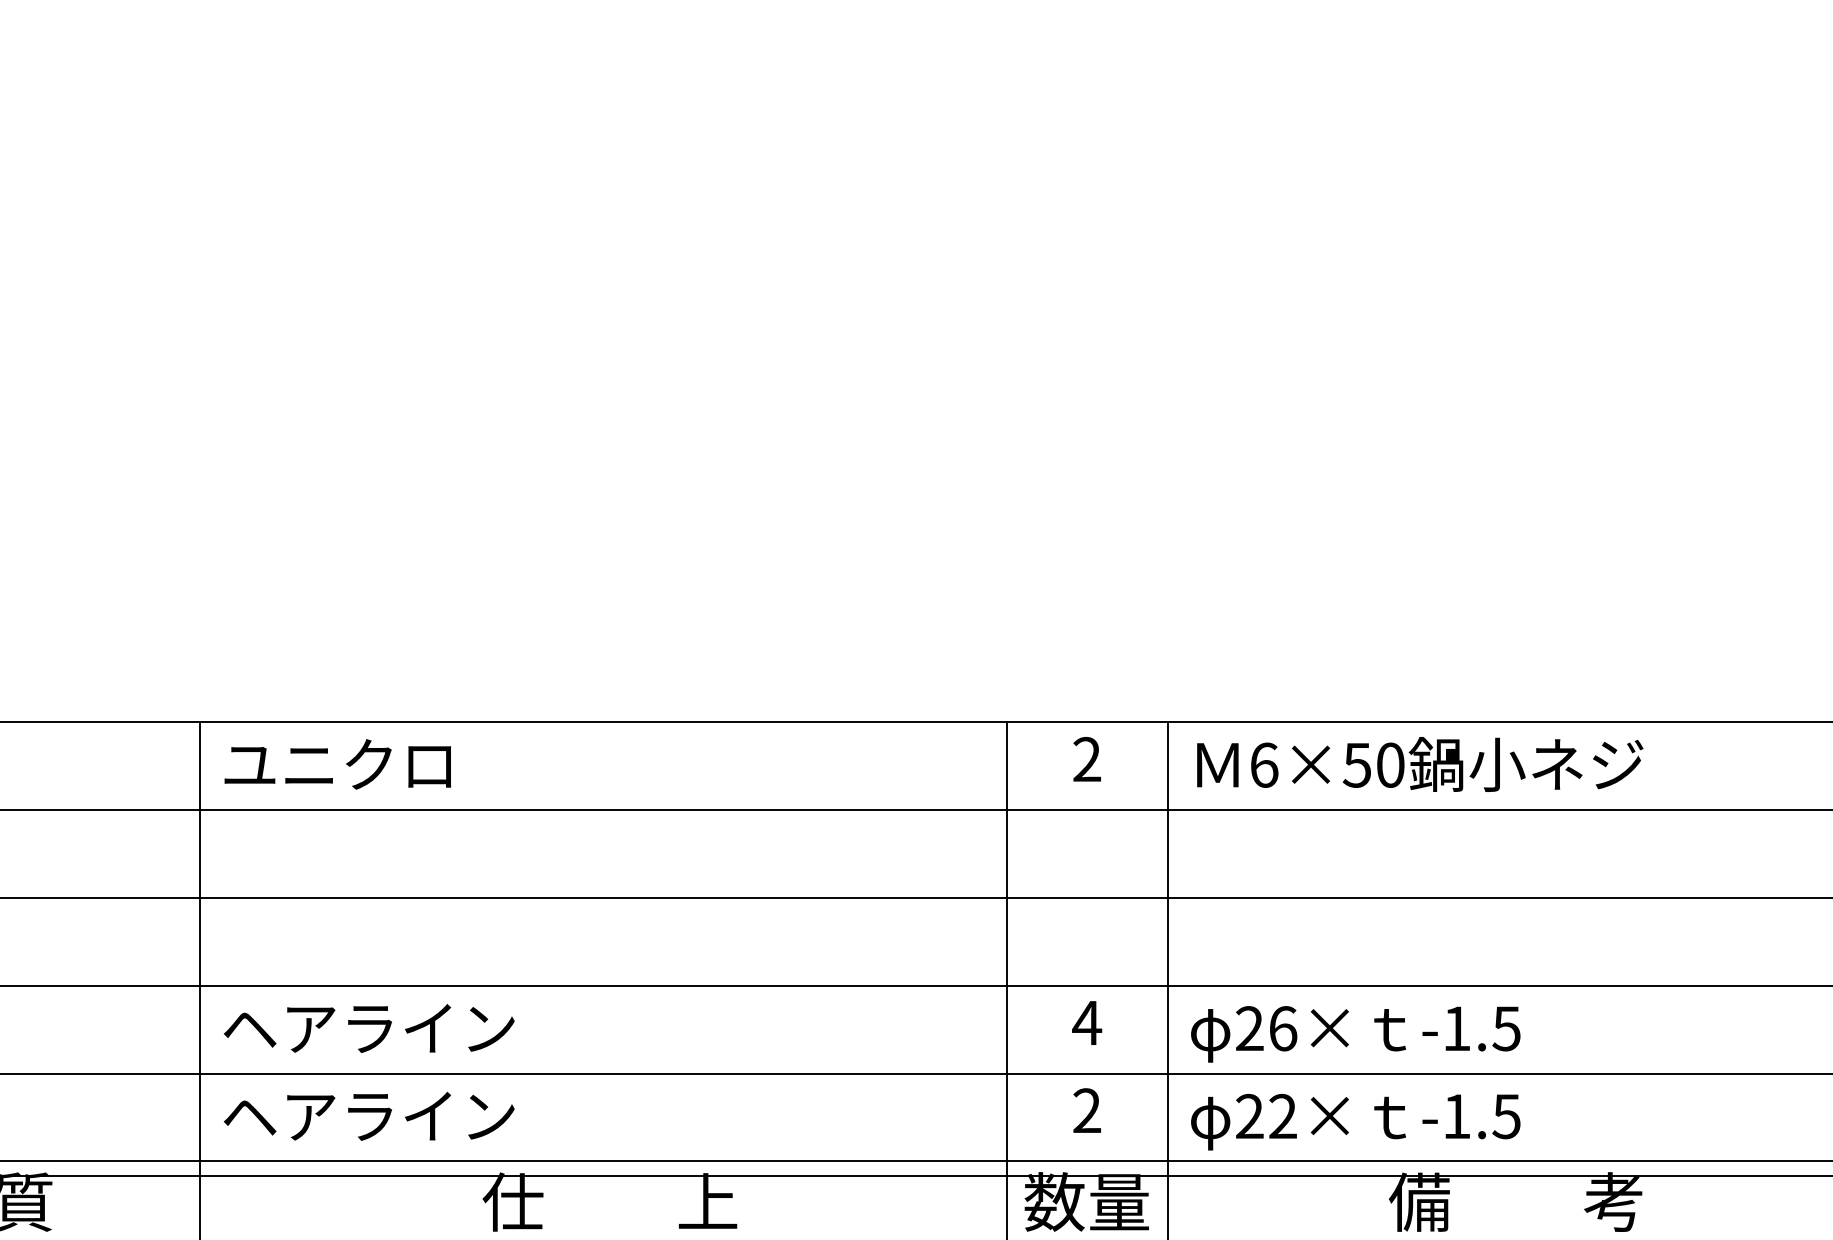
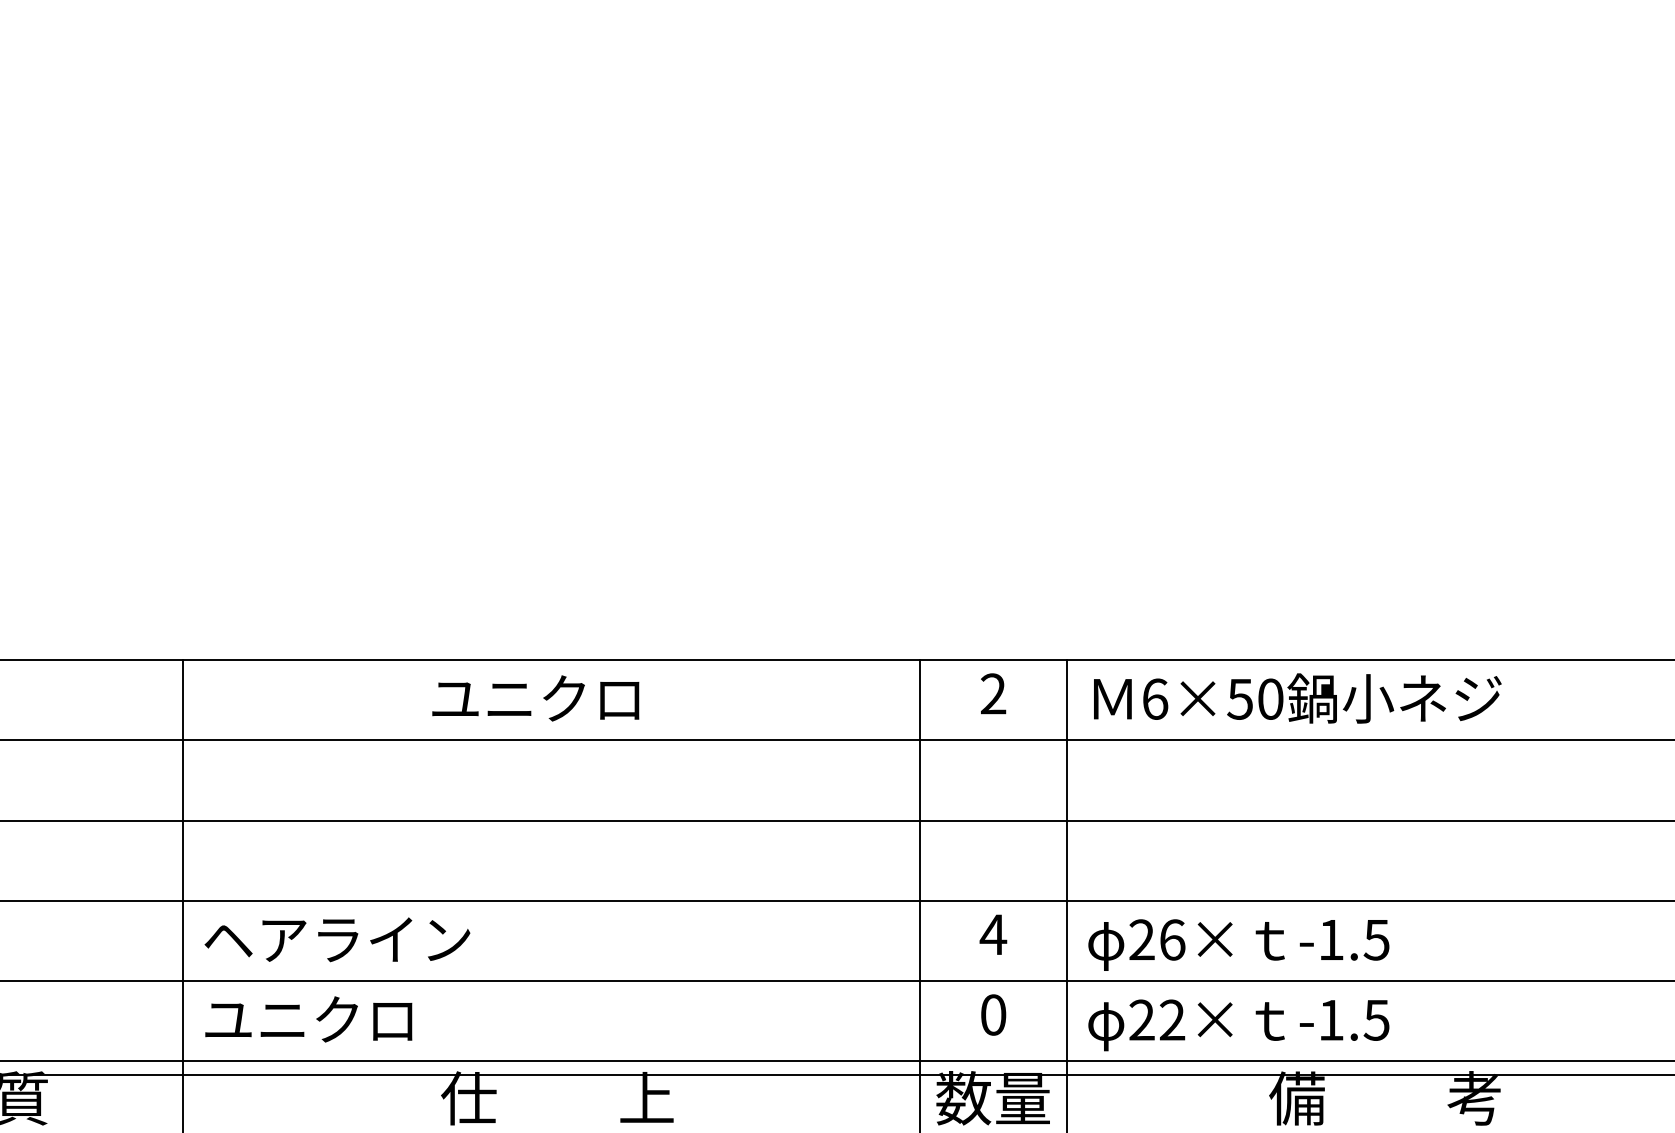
text: (337, 764) -> (535, 698), moved
text: (1087, 1110) -> (993, 1014), 2 -> 0
text: (369, 1115) -> (337, 1019), ヘアライン -> ユニクロ

